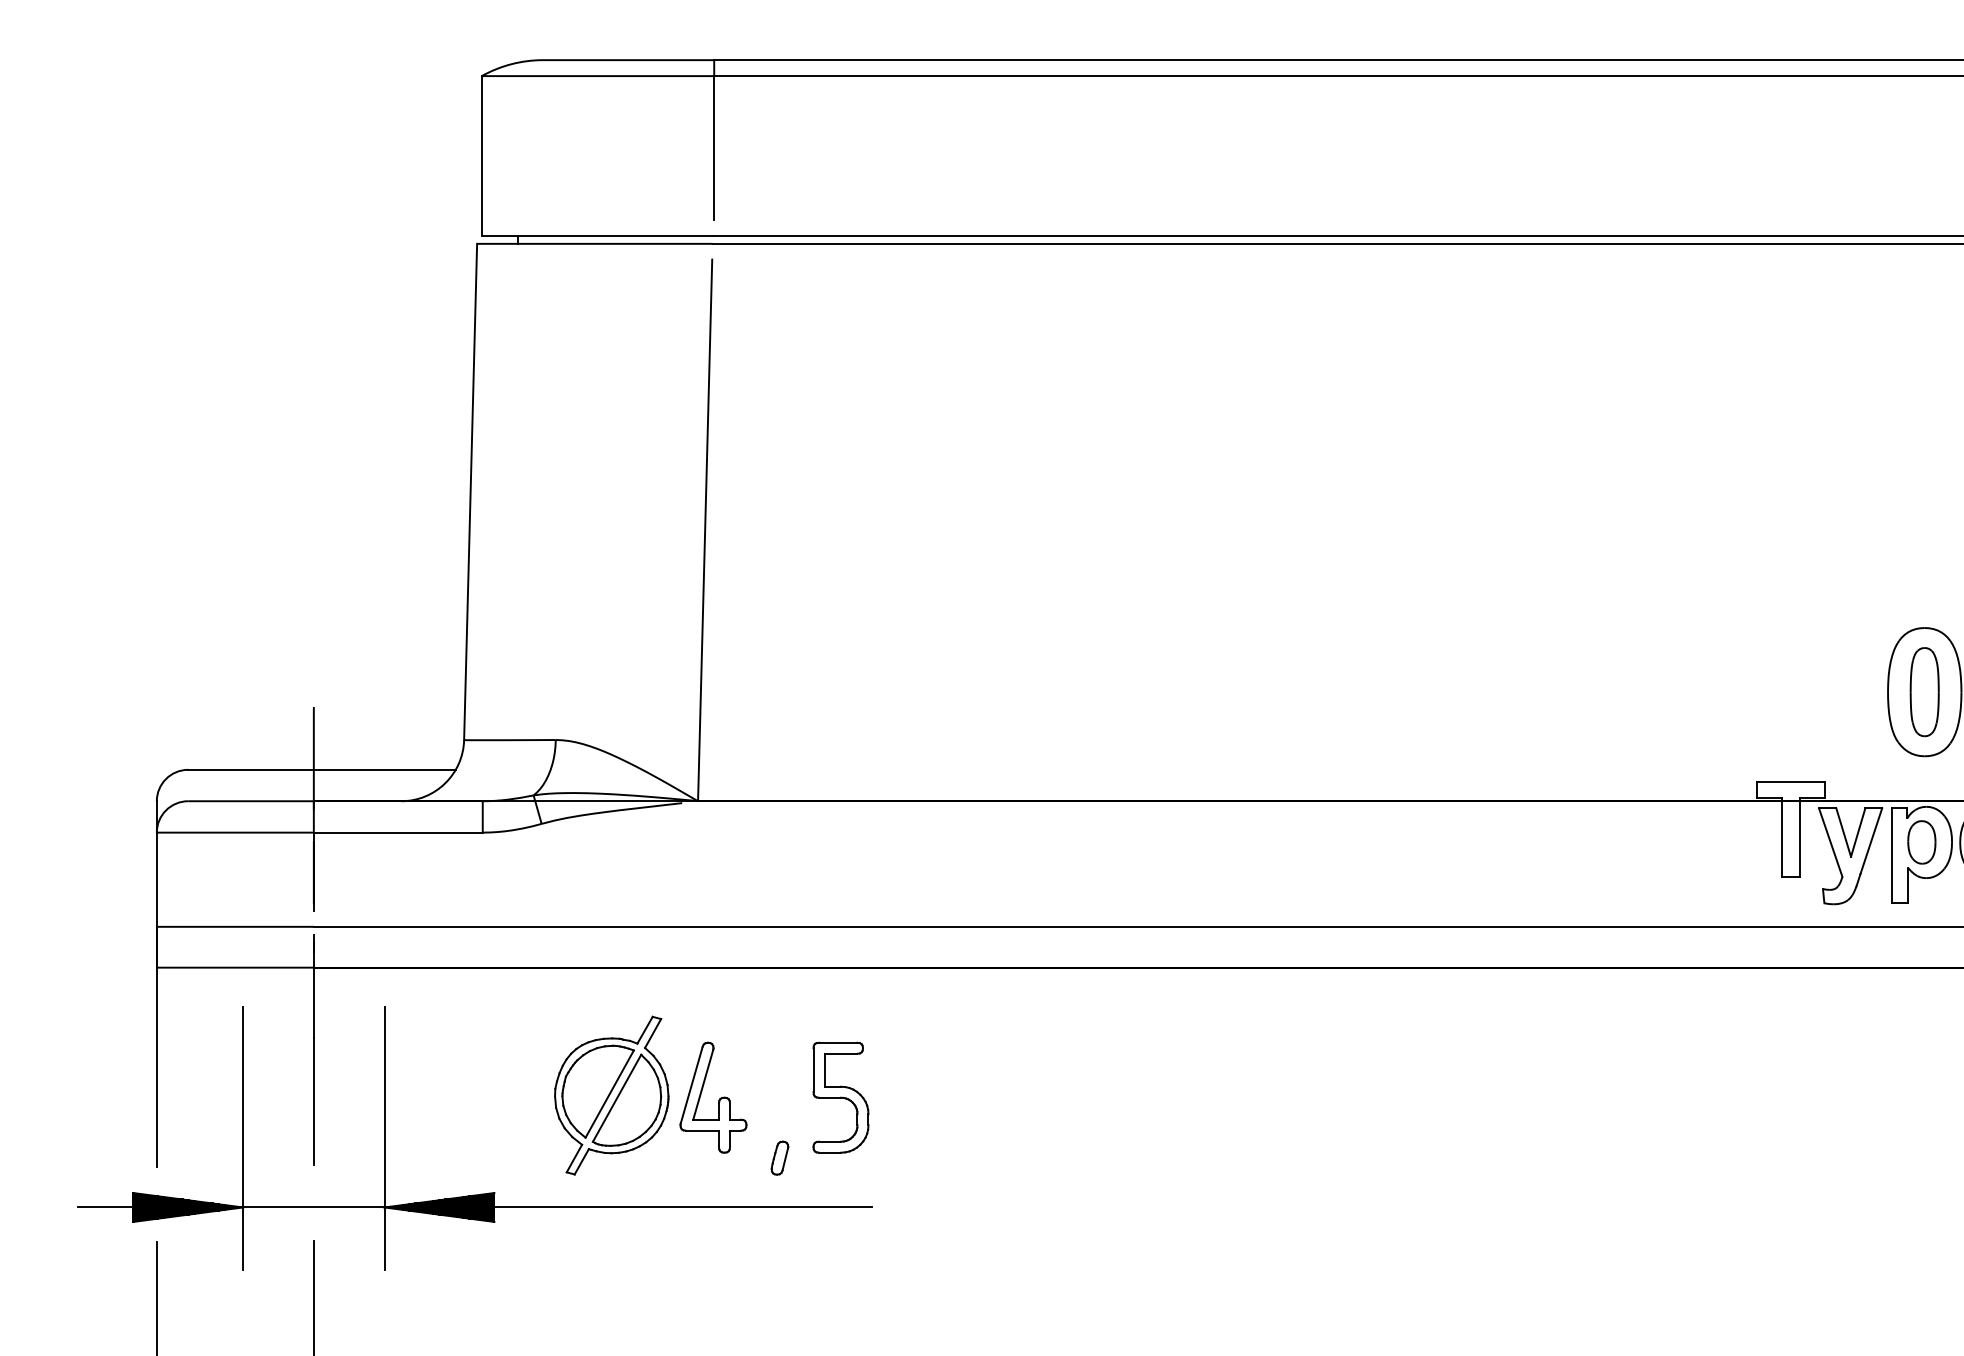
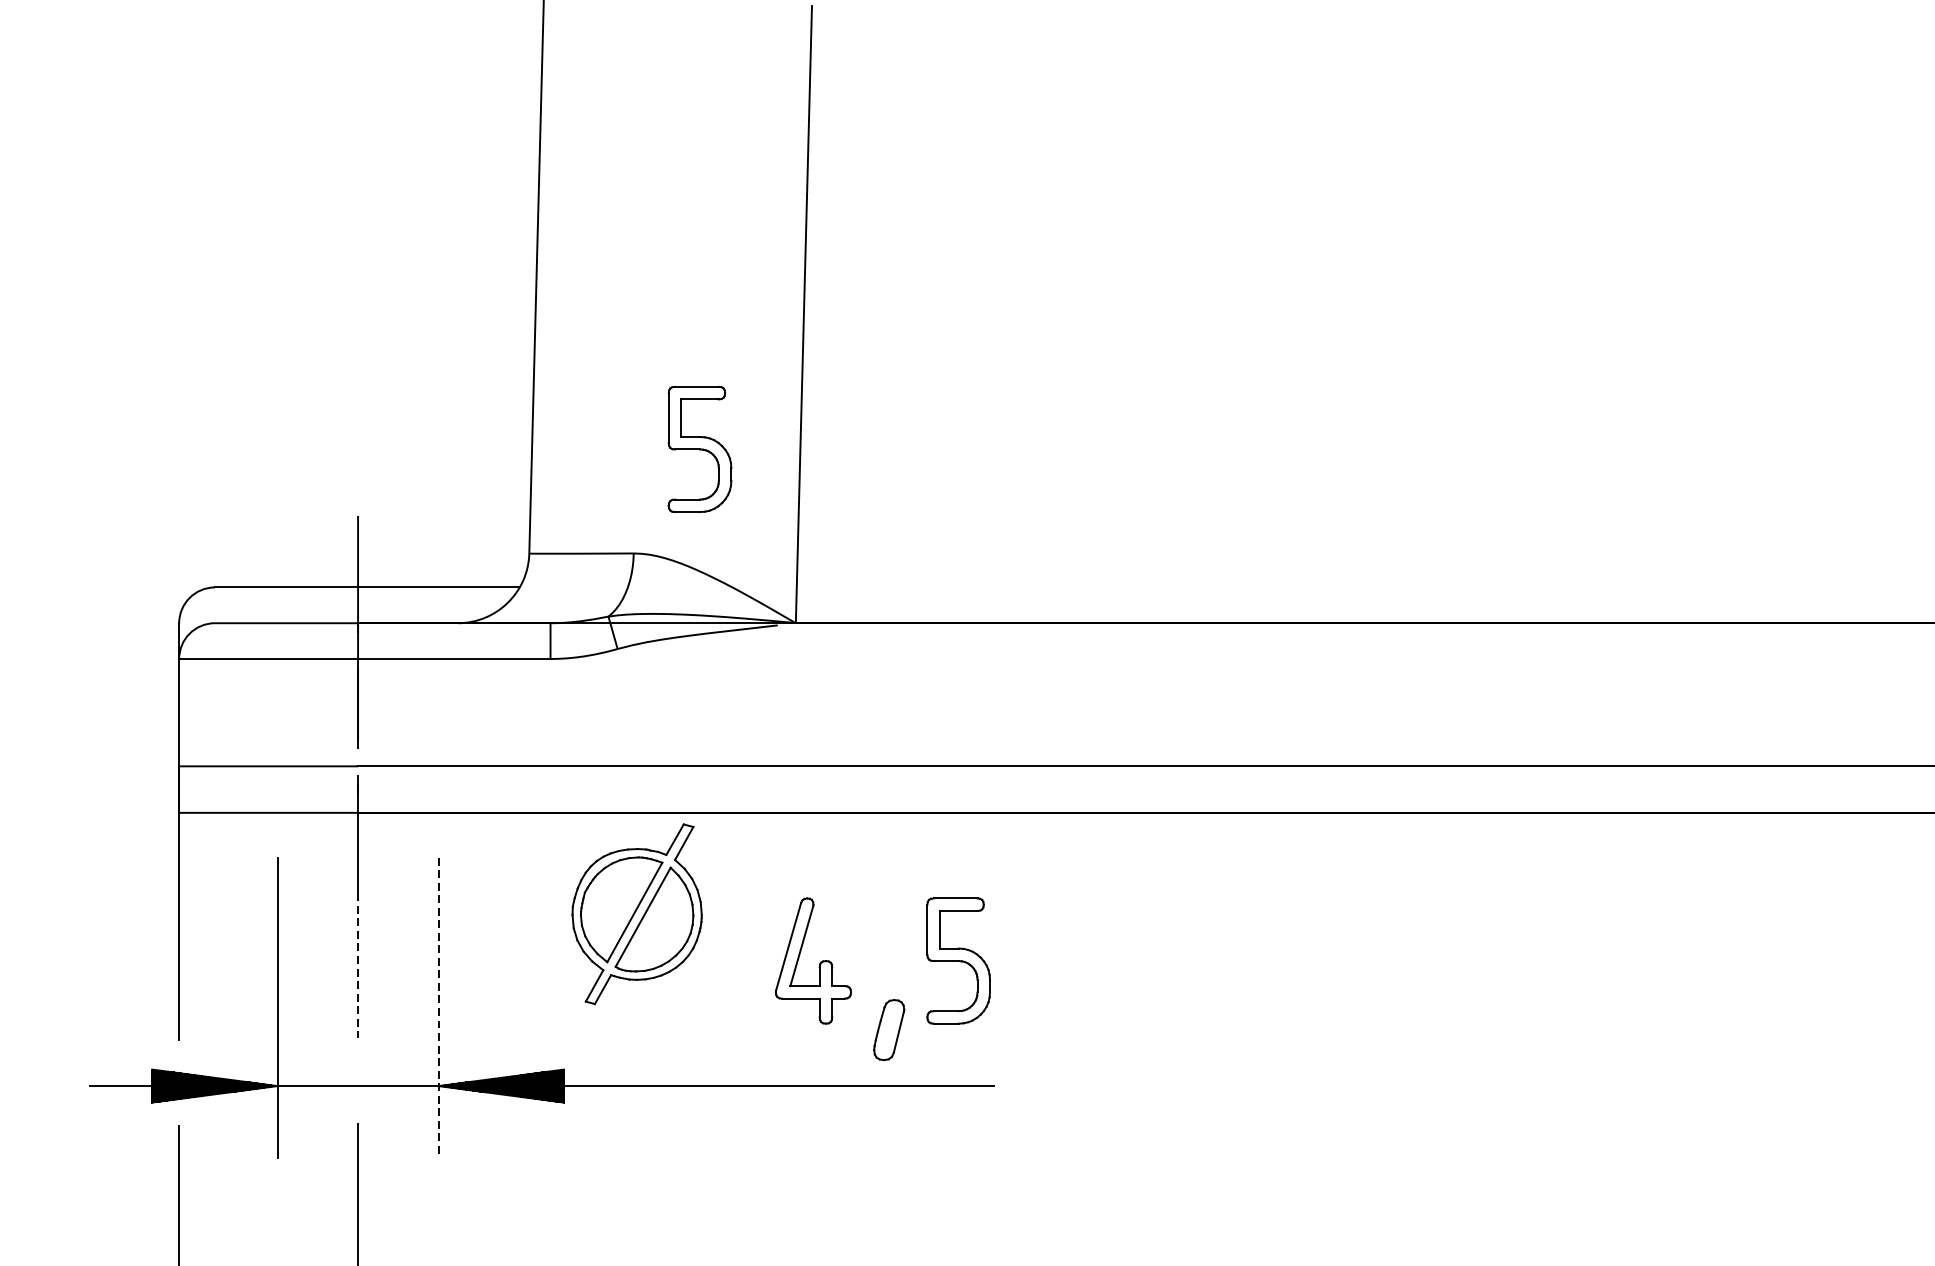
part: (613, 648) -> (699, 449), added
part: (611, 1095) -> (636, 914), moved
line: (313, 1102) -> (357, 966), solid -> dashed
line: (384, 1138) -> (438, 1007), solid -> dashed
part: (779, 1157) -> (888, 1029), size x1.6

